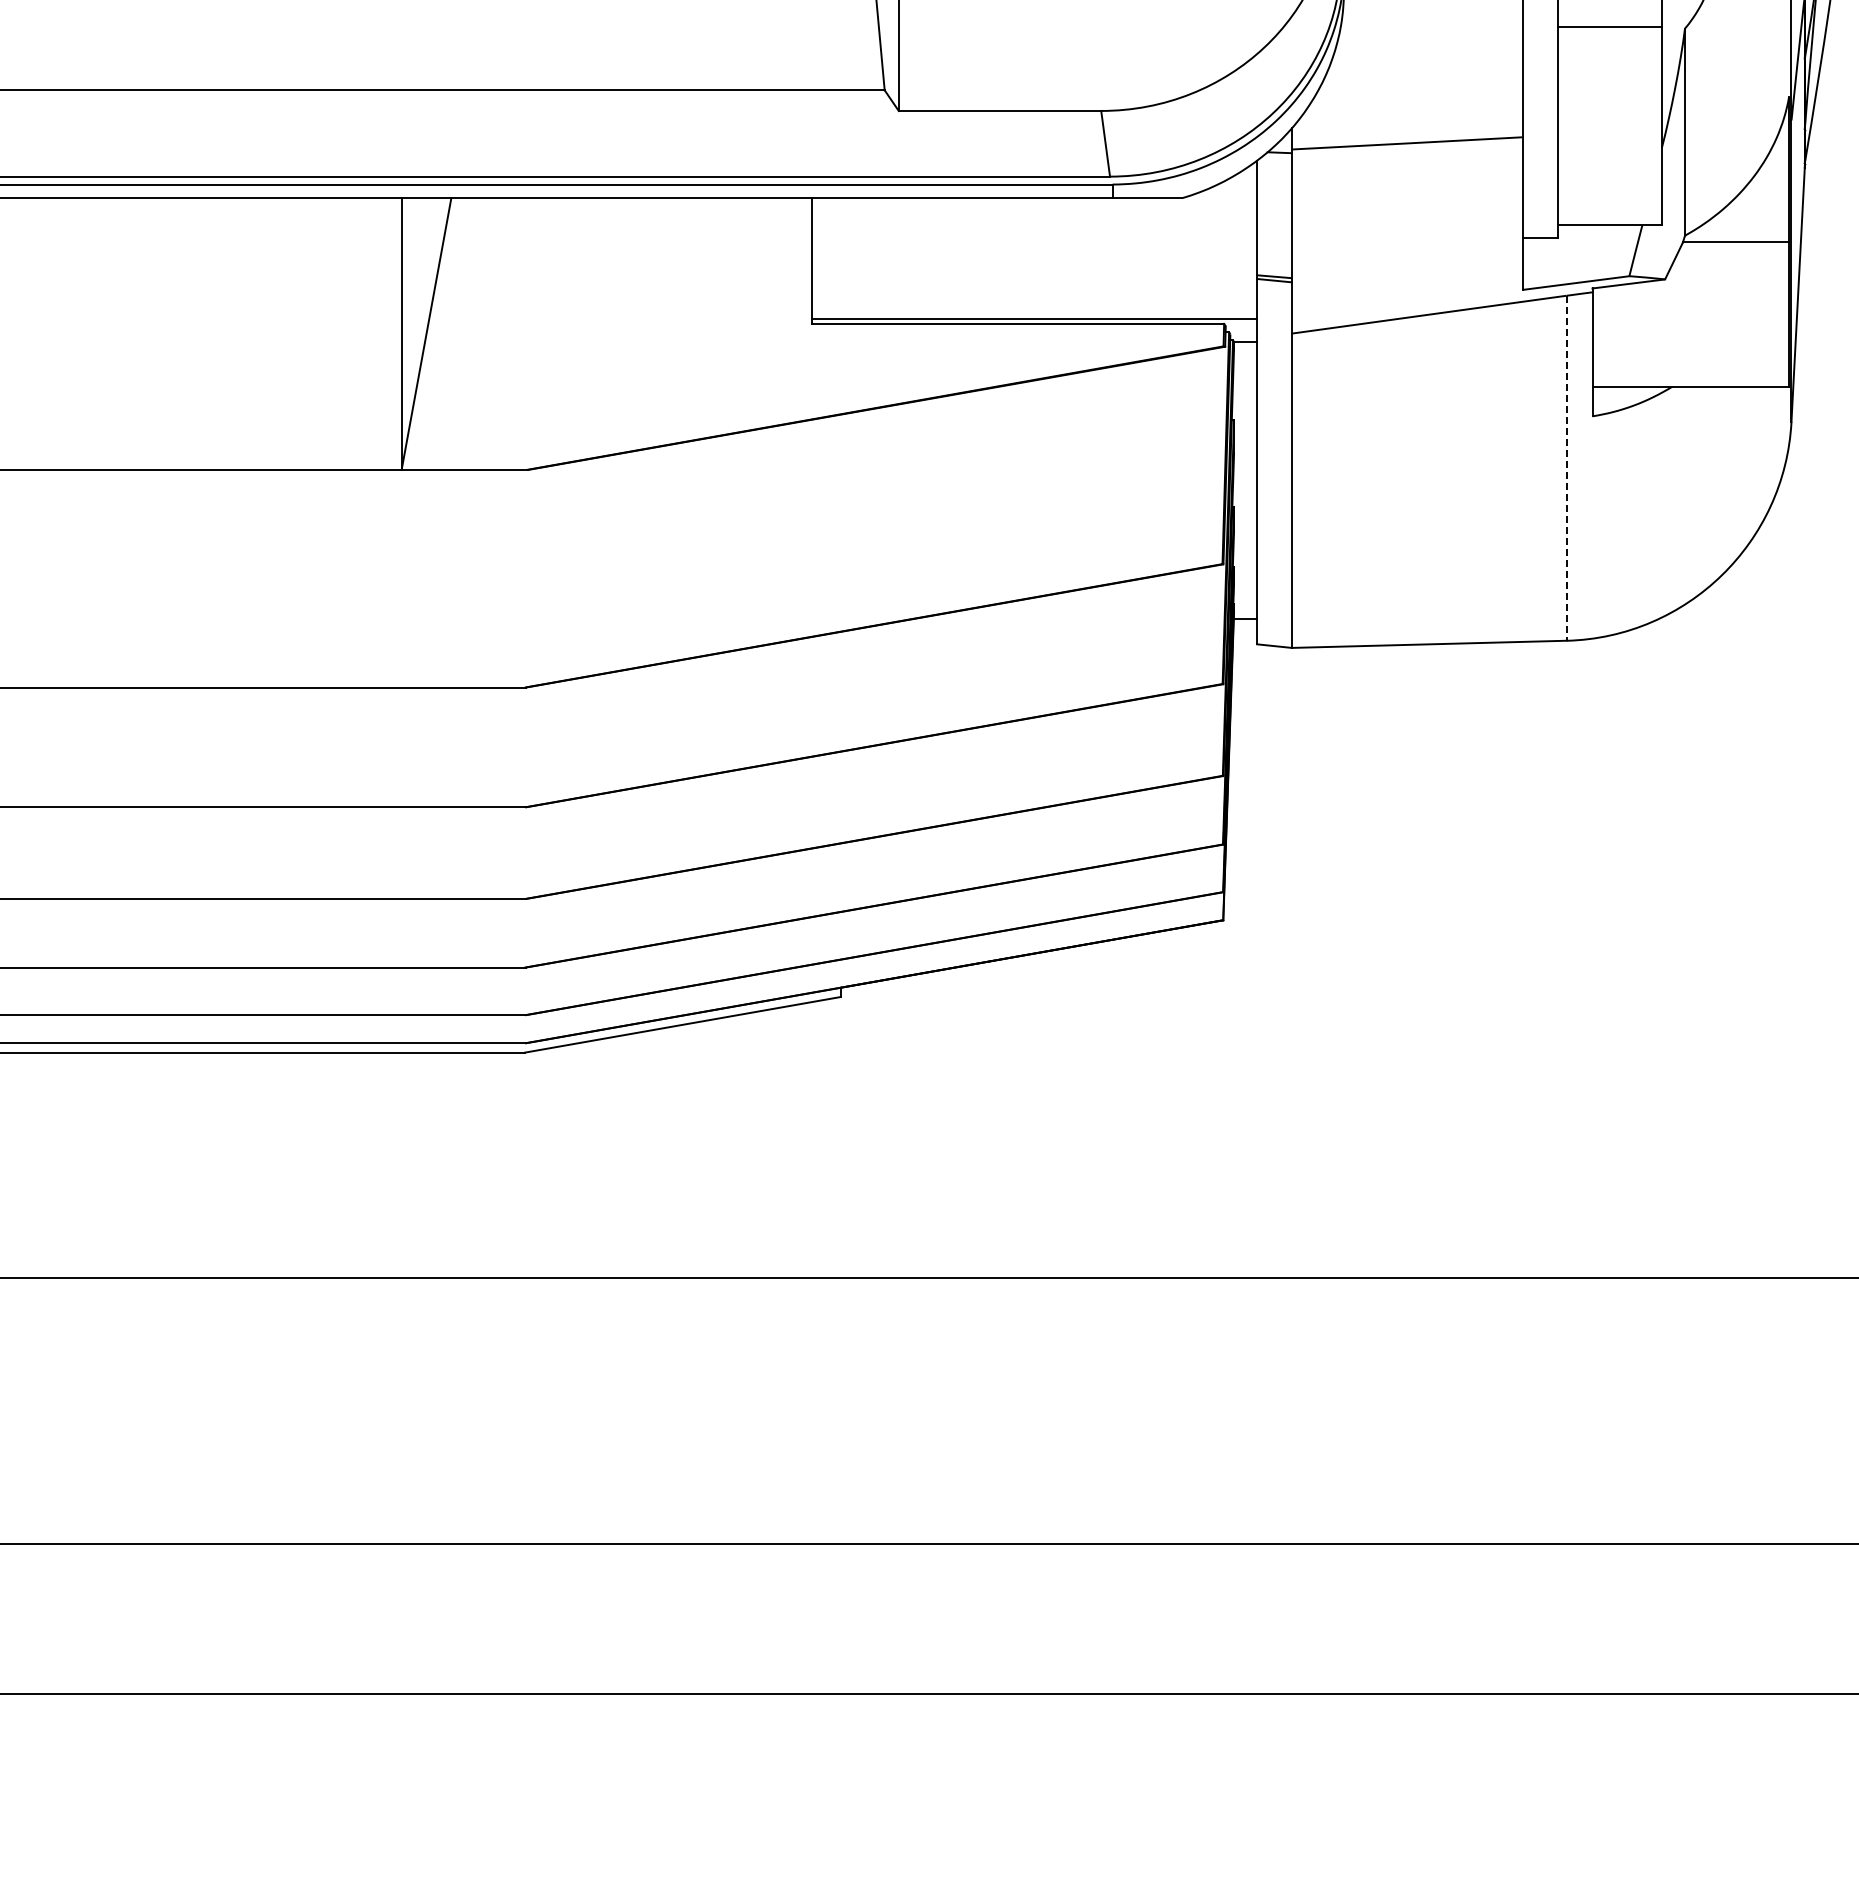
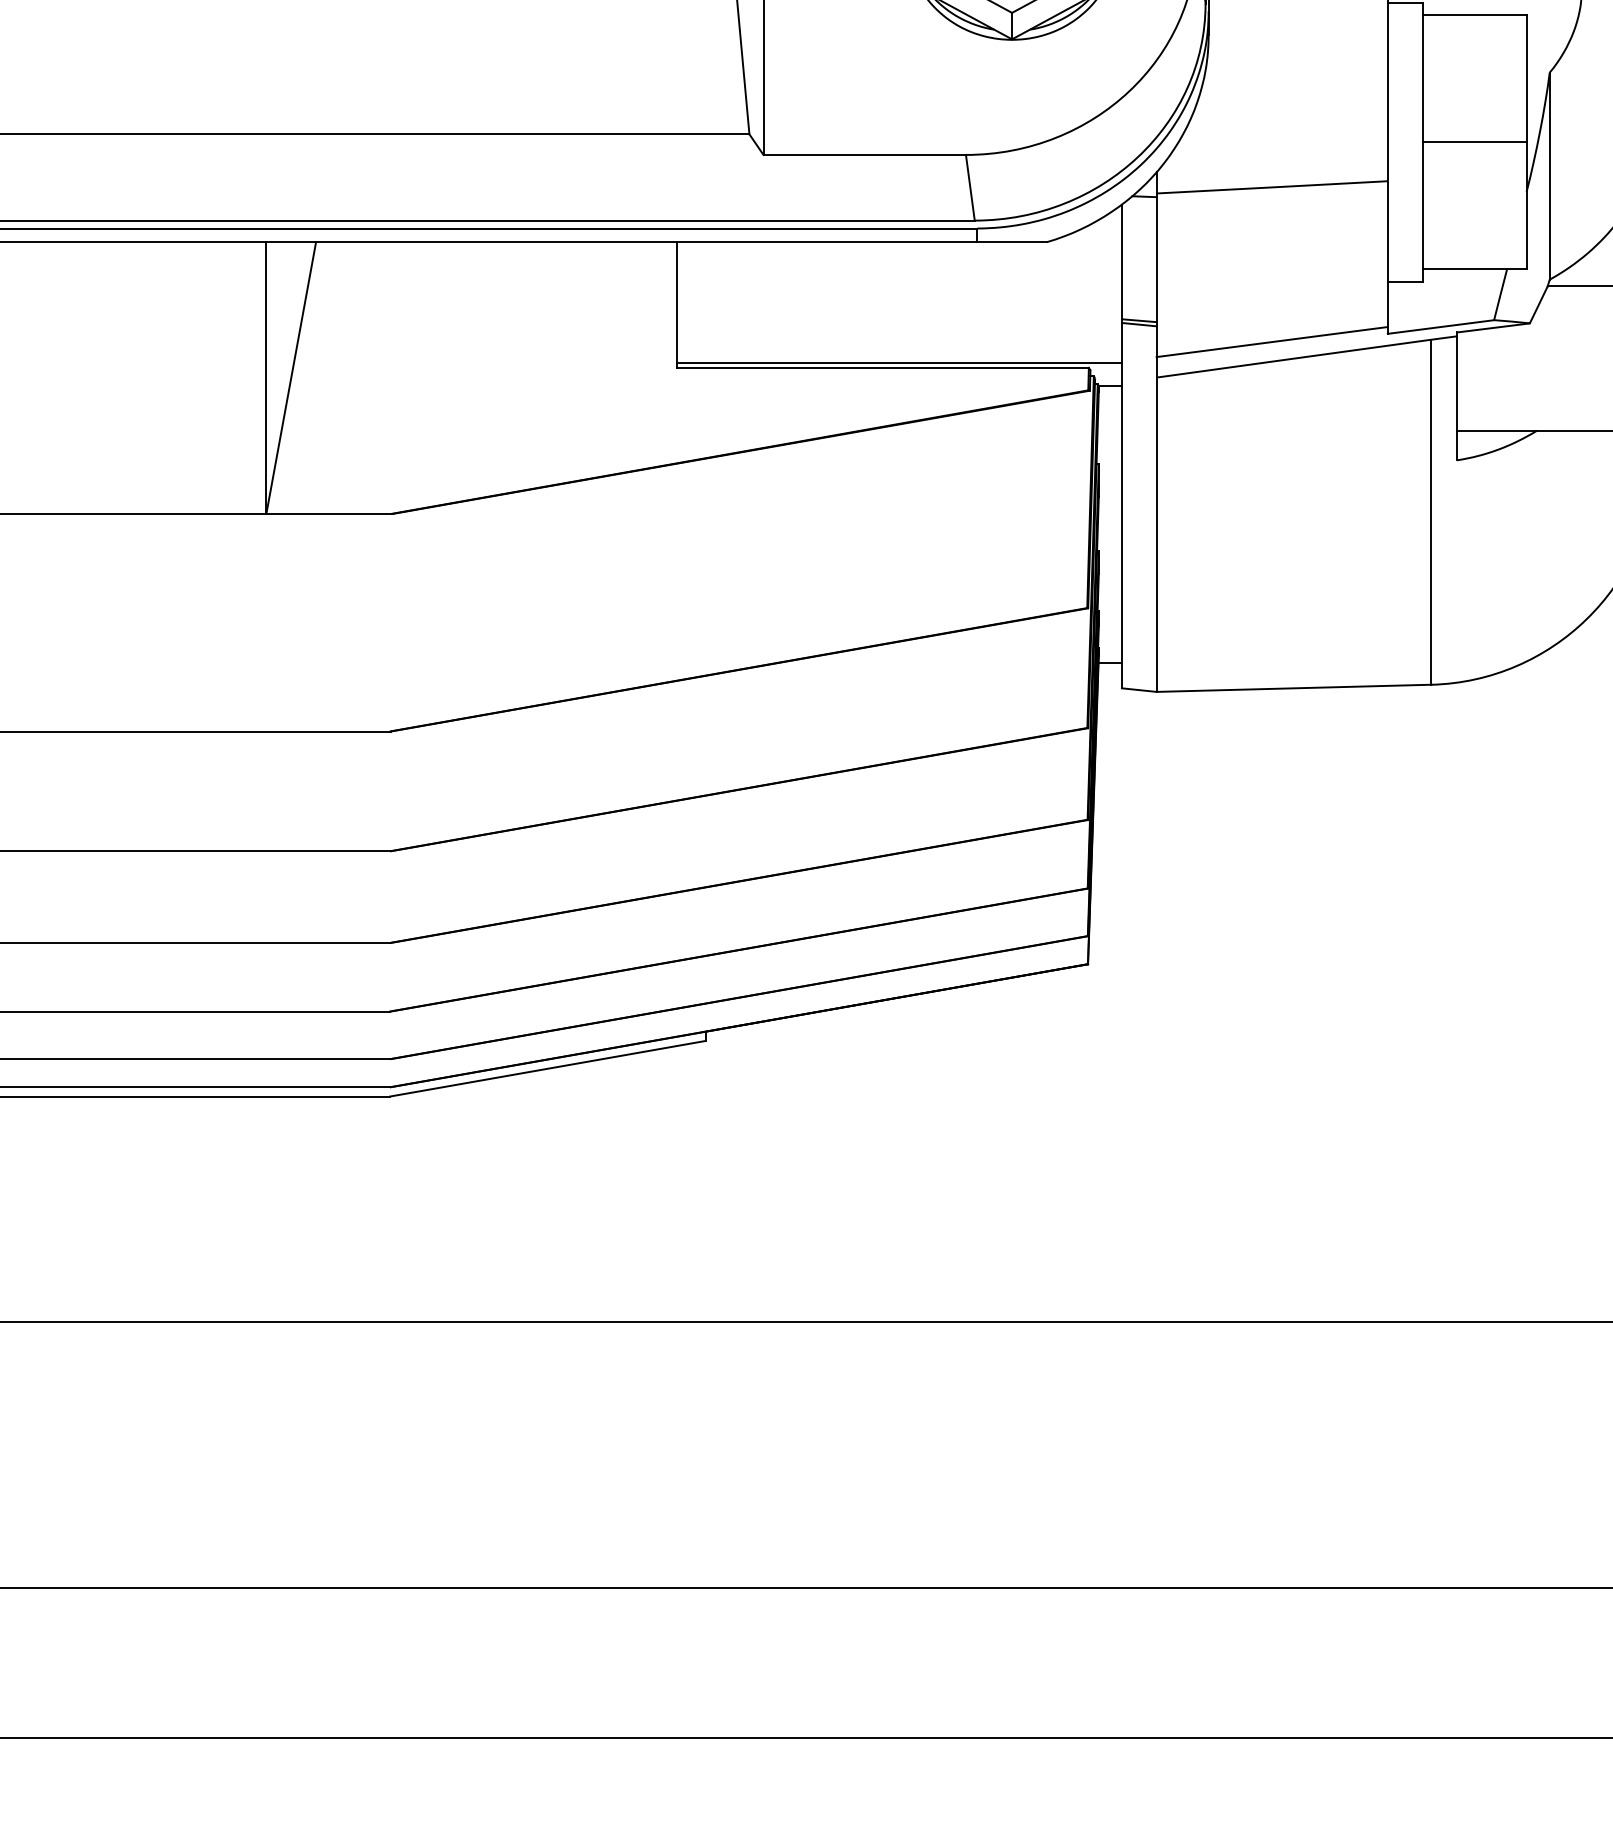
line: (1609, 27) -> (1474, 142), moved
line: (1407, 298) -> (1272, 342), added
line: (1566, 468) -> (1431, 512), dashed -> solid

